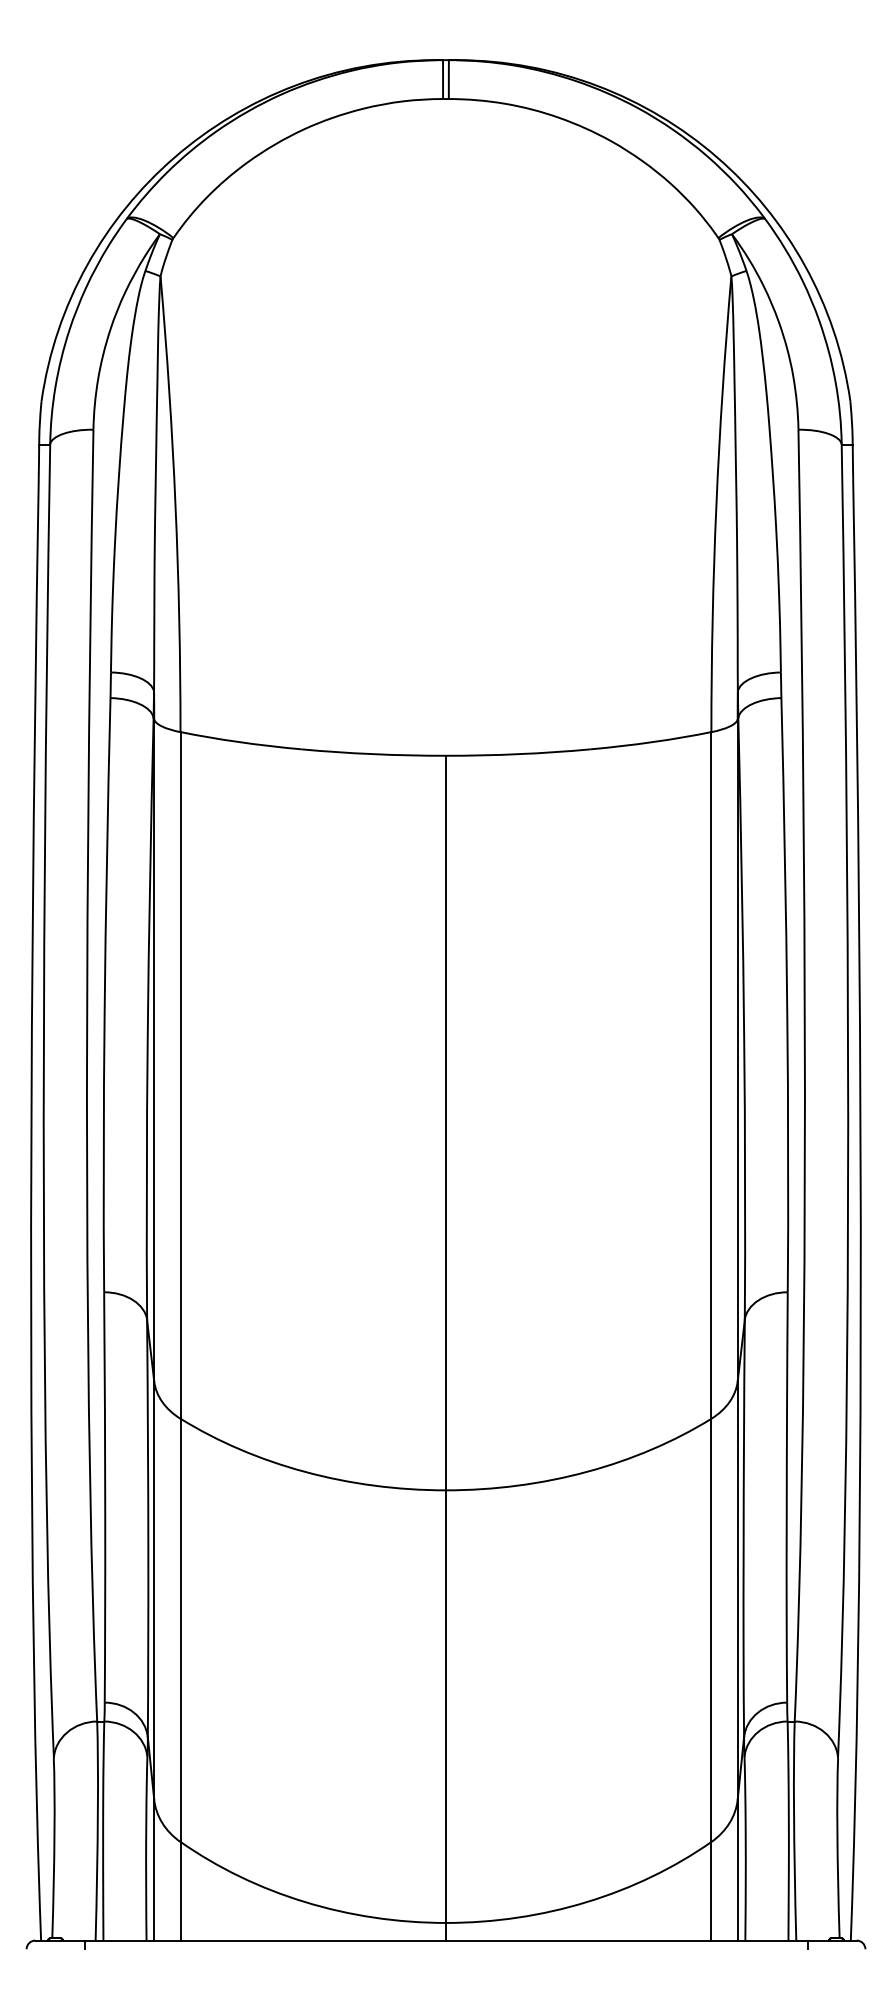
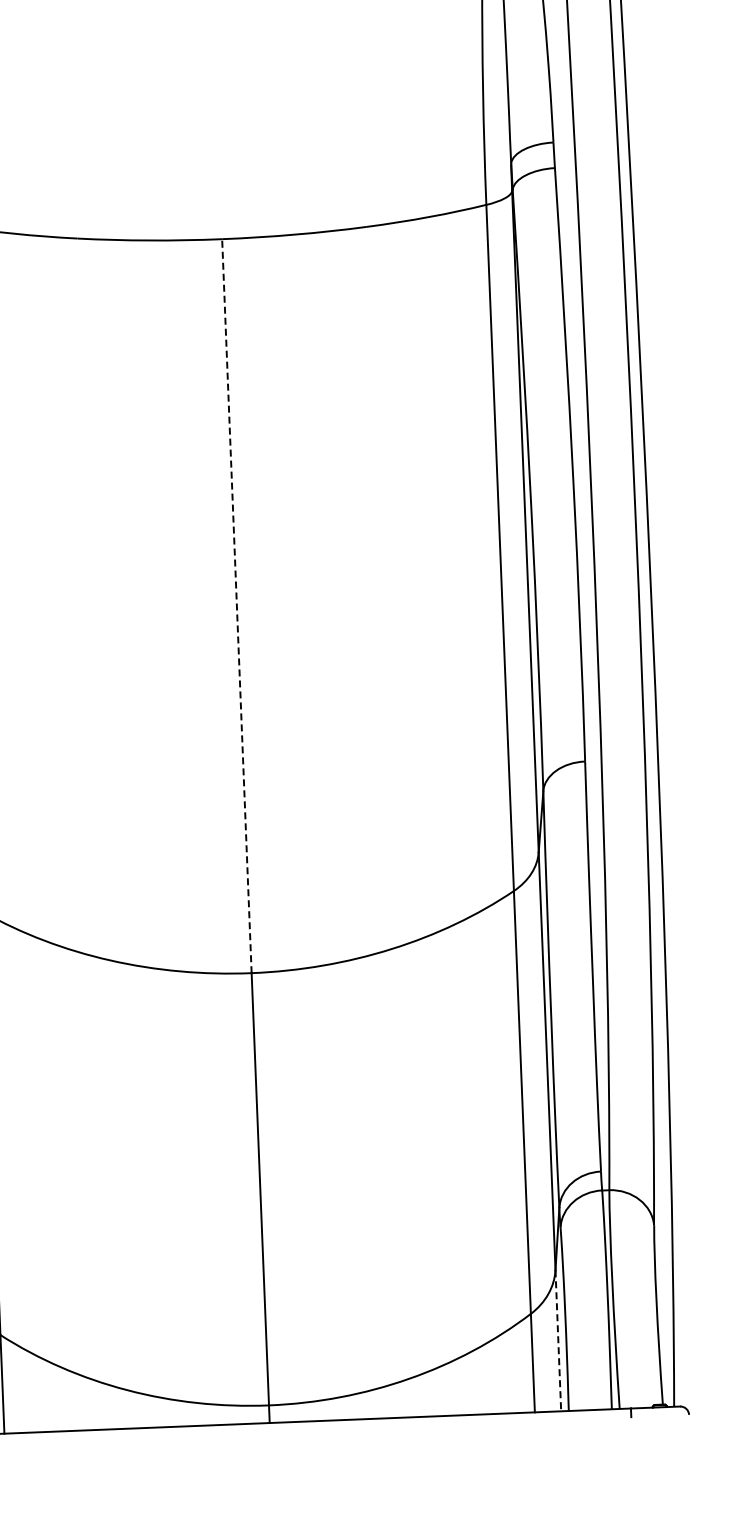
line: (446, 1122) -> (237, 605), solid -> dashed
line: (737, 1870) -> (558, 1341), solid -> dashed

